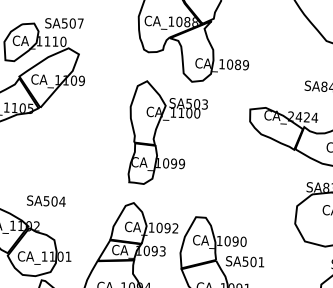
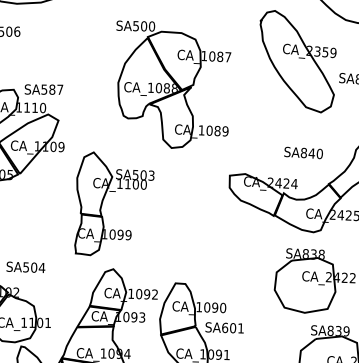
text: (72, 23) -> (52, 89), SA507 -> SA587
part: (156, 131) -> (103, 202), moved
text: (245, 261) -> (225, 327), SA501 -> SA601

